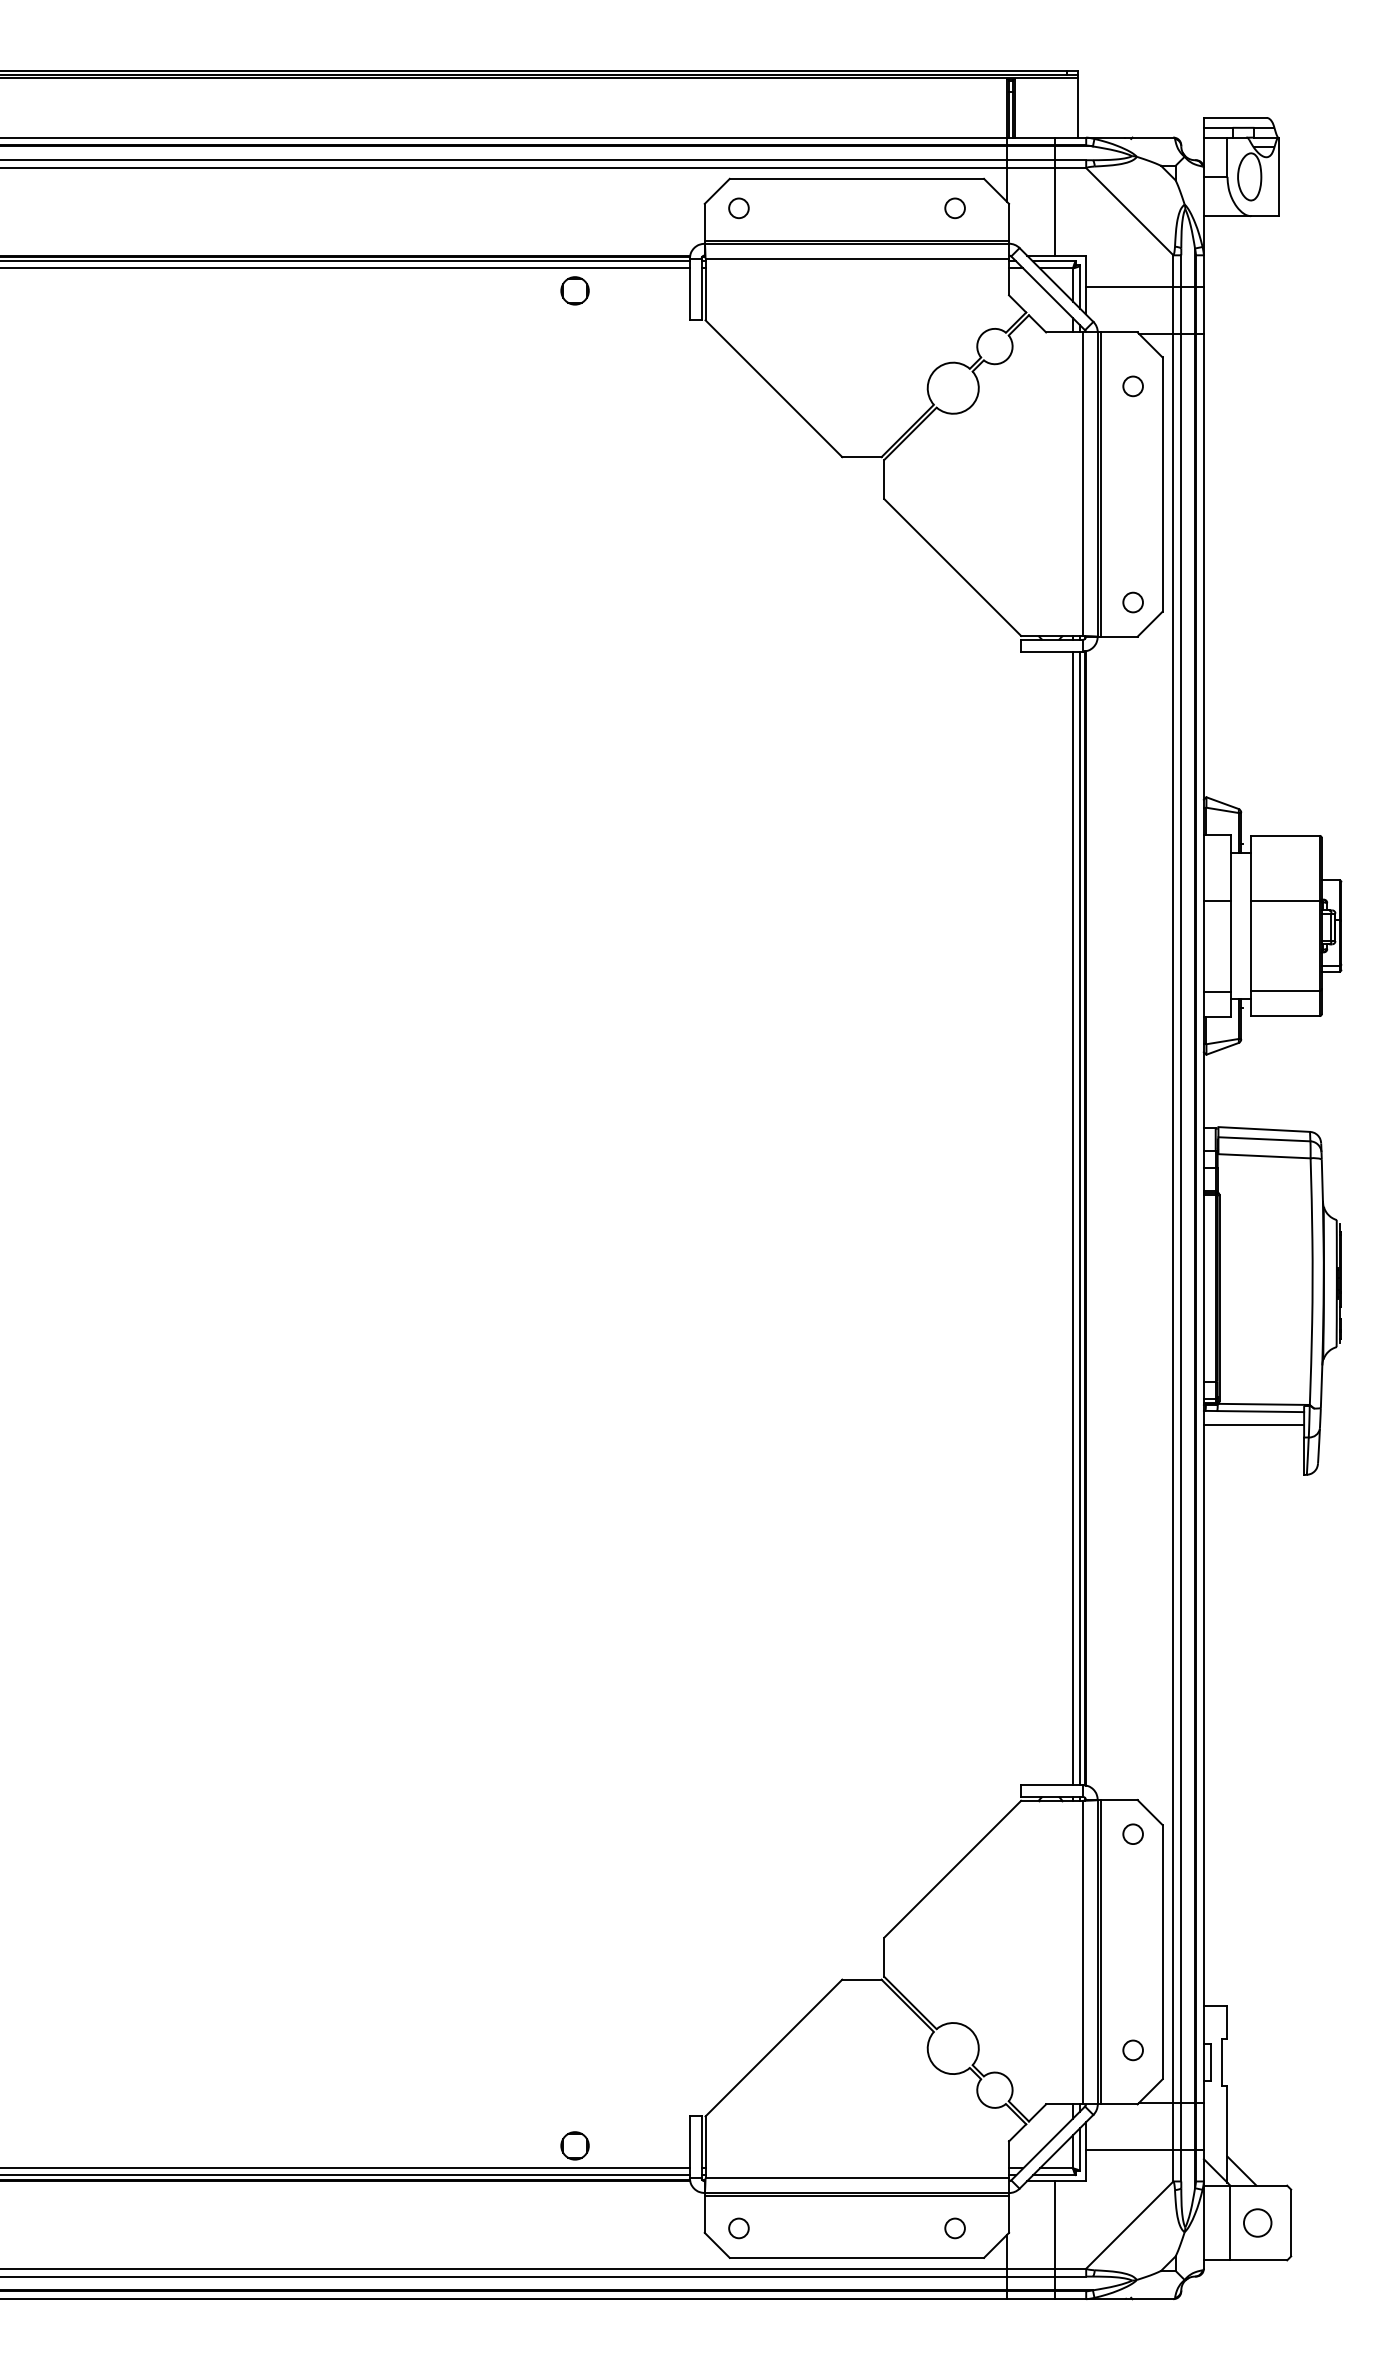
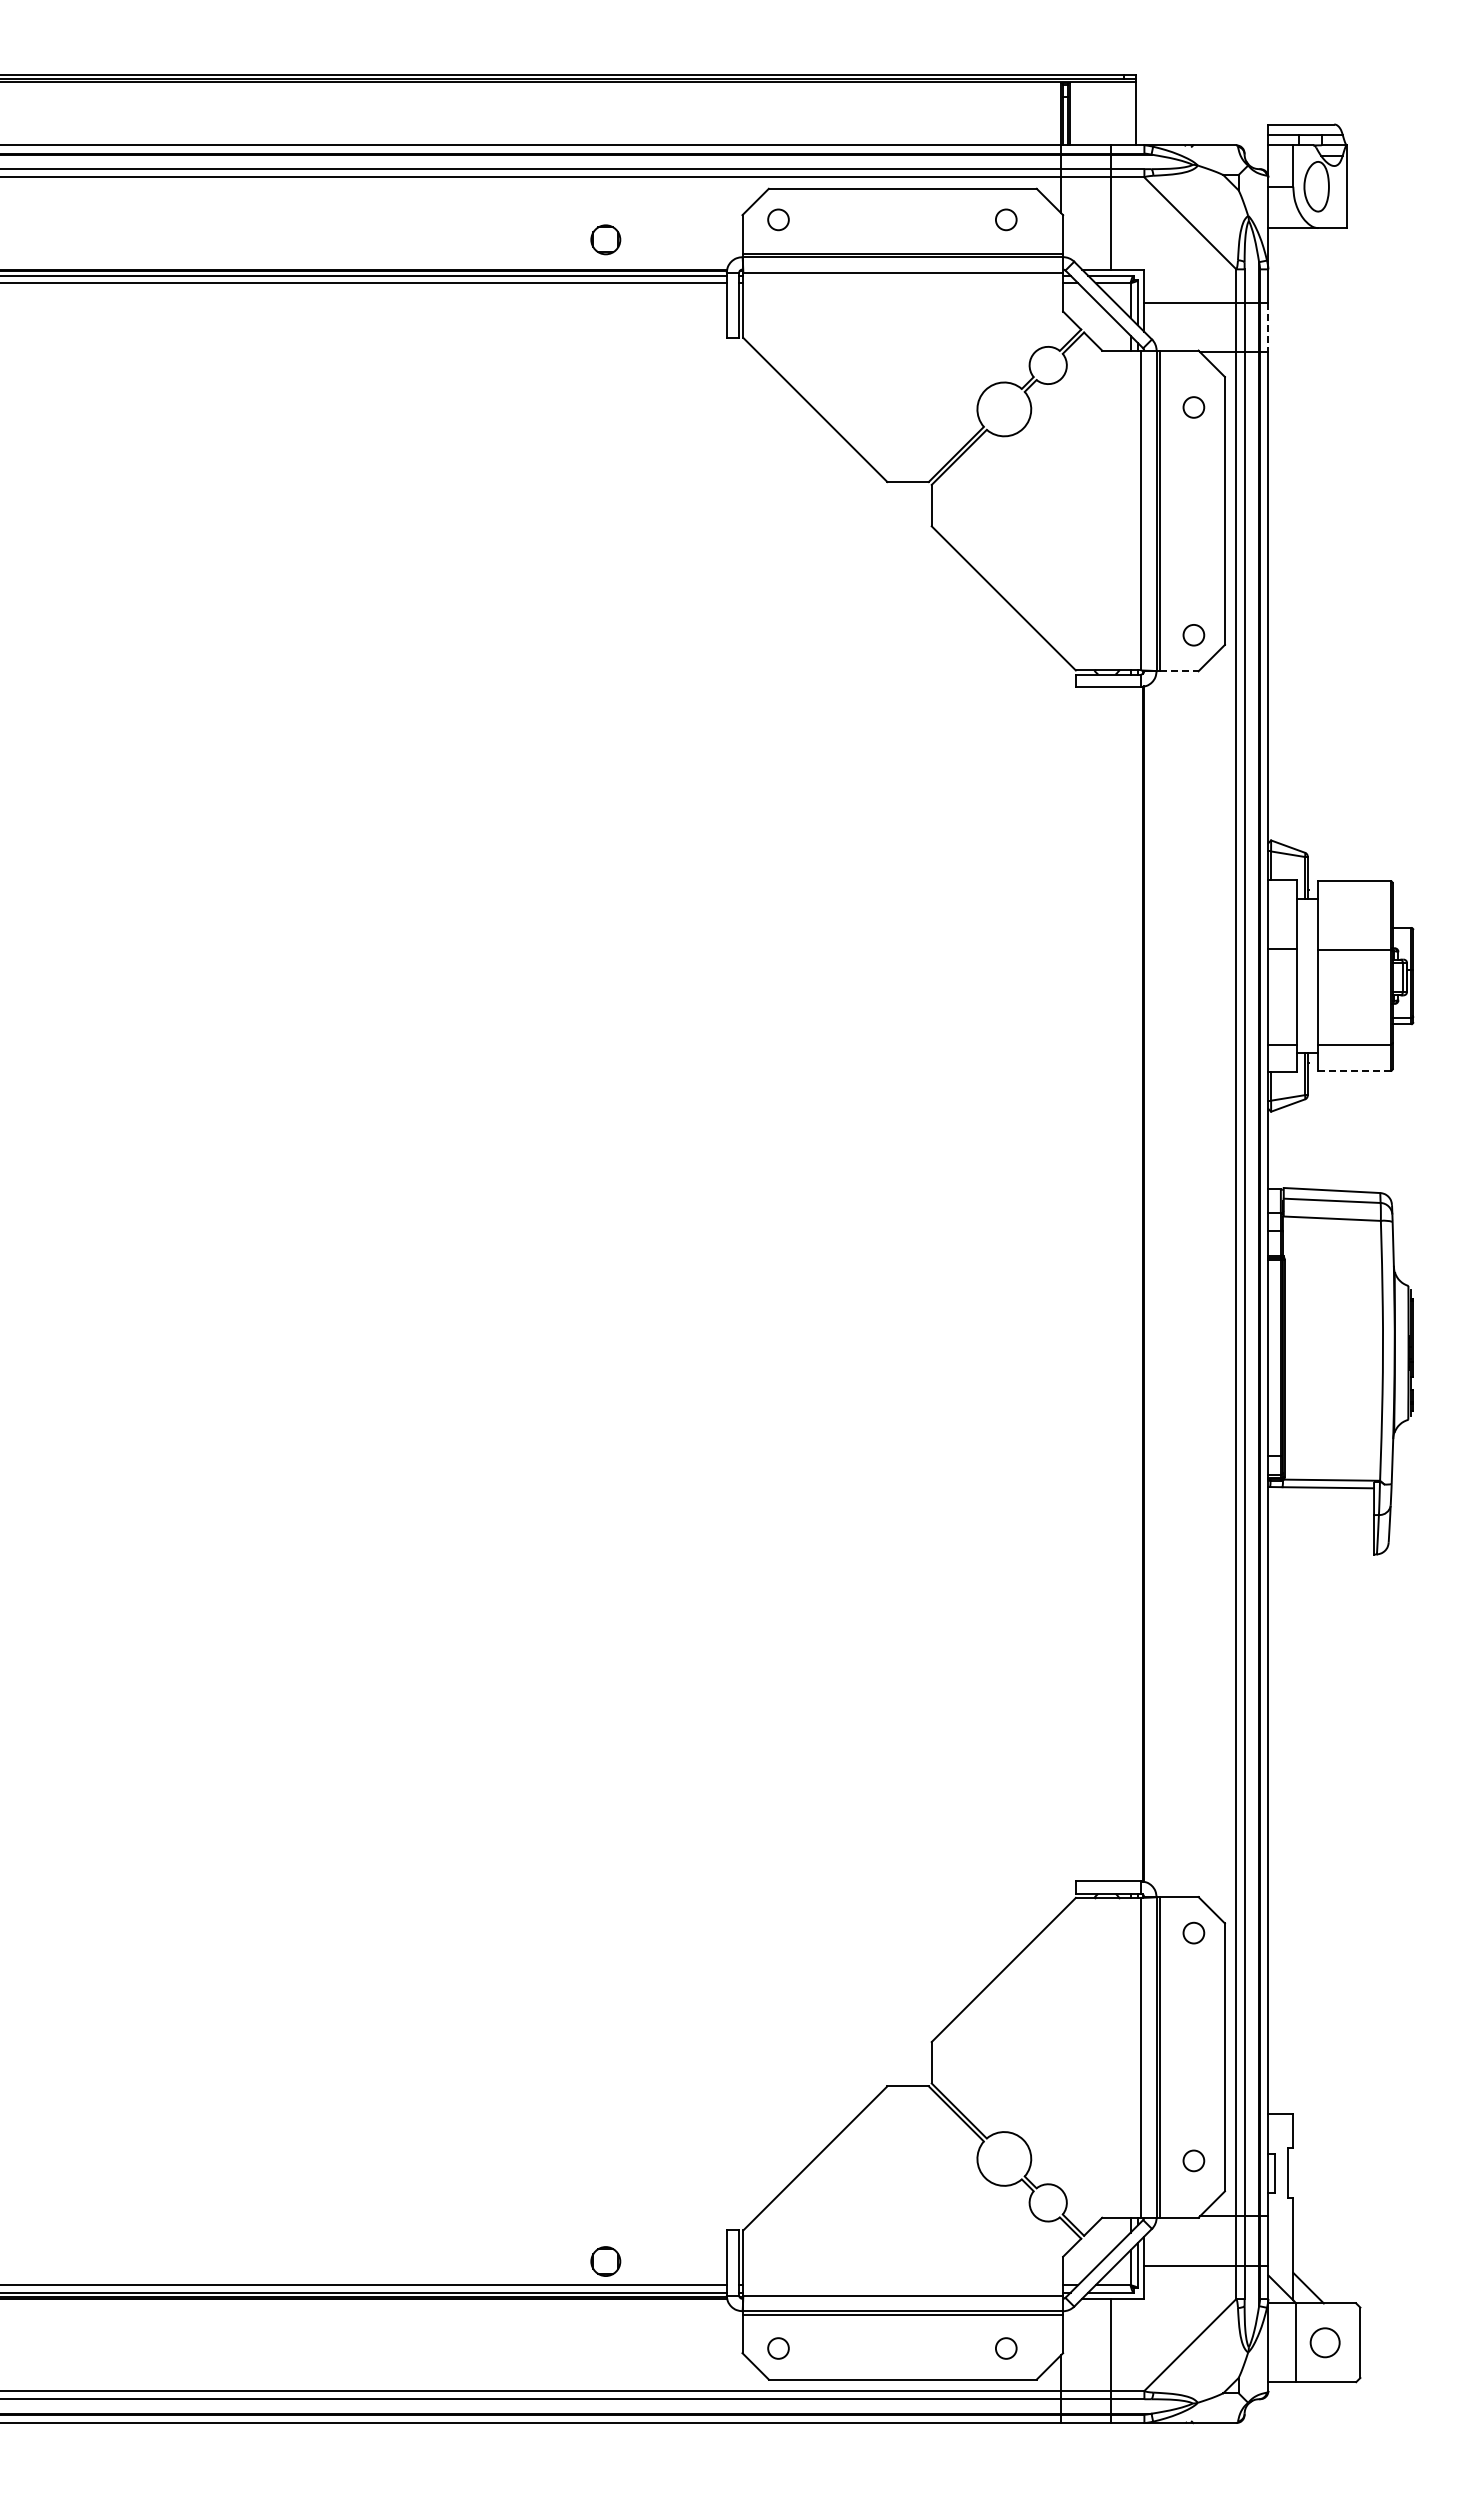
part: (574, 290) -> (605, 239), moved
line: (1203, 310) -> (1268, 327), solid -> dashed
line: (1119, 636) -> (1179, 671), solid -> dashed
line: (1285, 1016) -> (1354, 1071), solid -> dashed
line: (1072, 1218) -> (1130, 1284), removed
line: (1079, 1218) -> (1137, 1284), removed
line: (1254, 1425) -> (1321, 1502), removed

